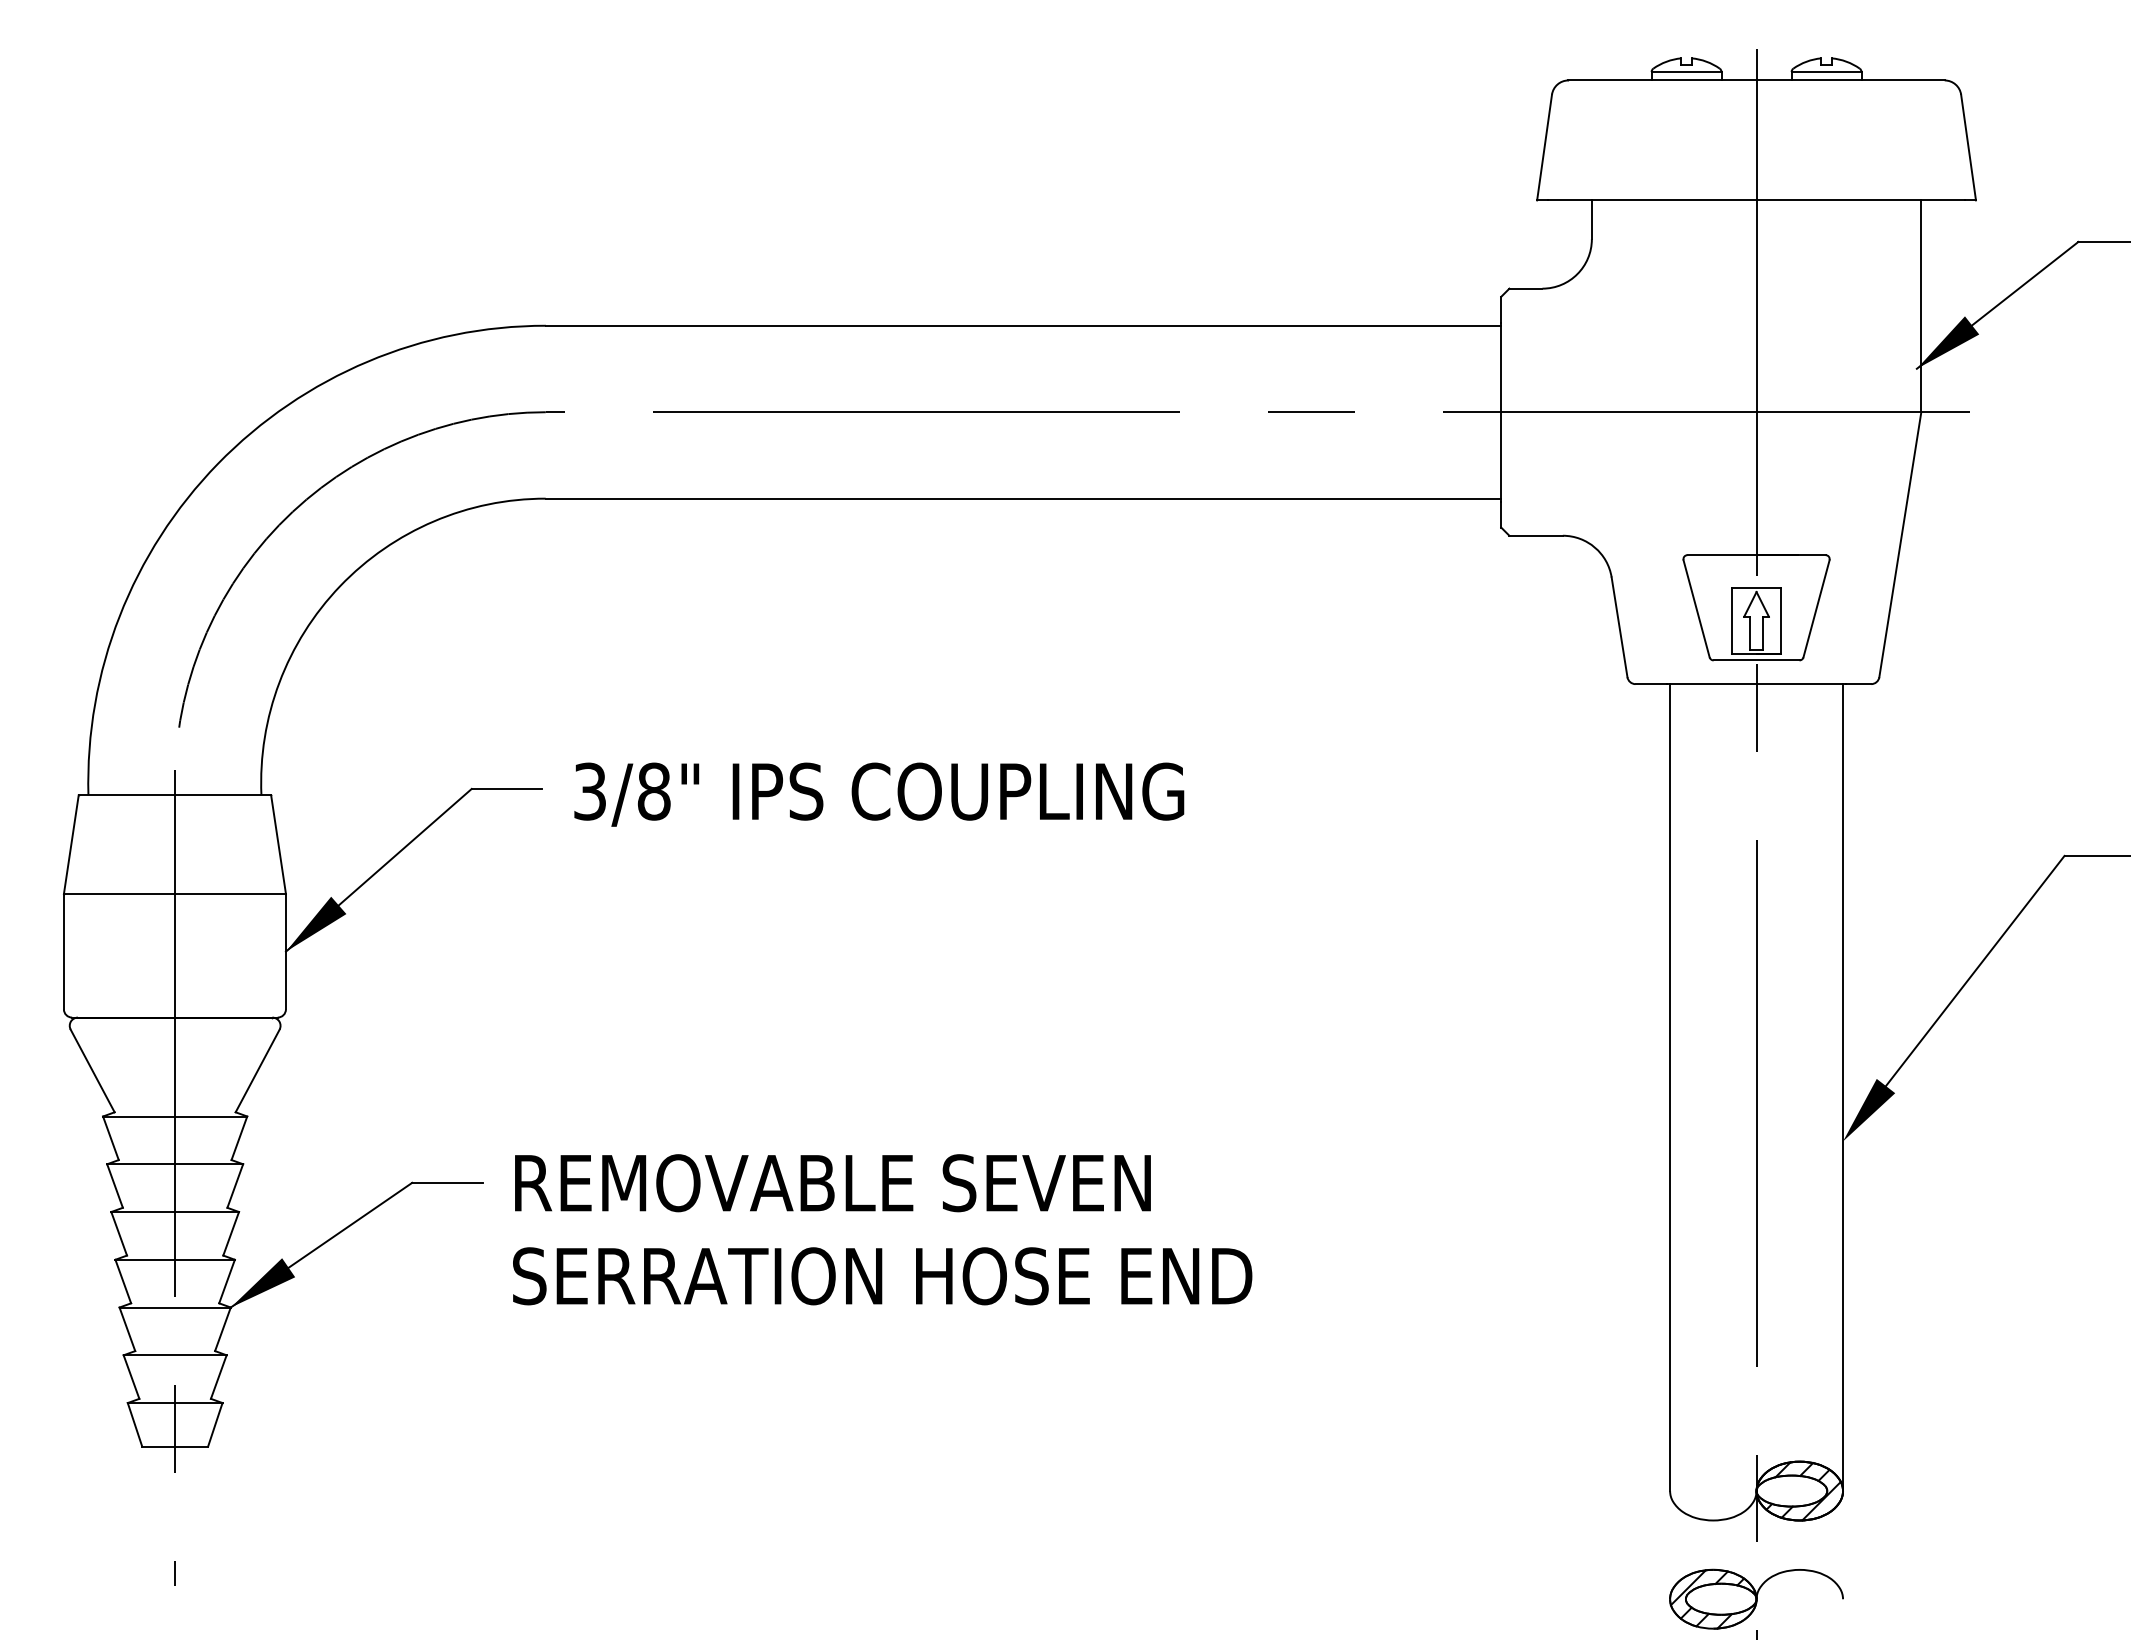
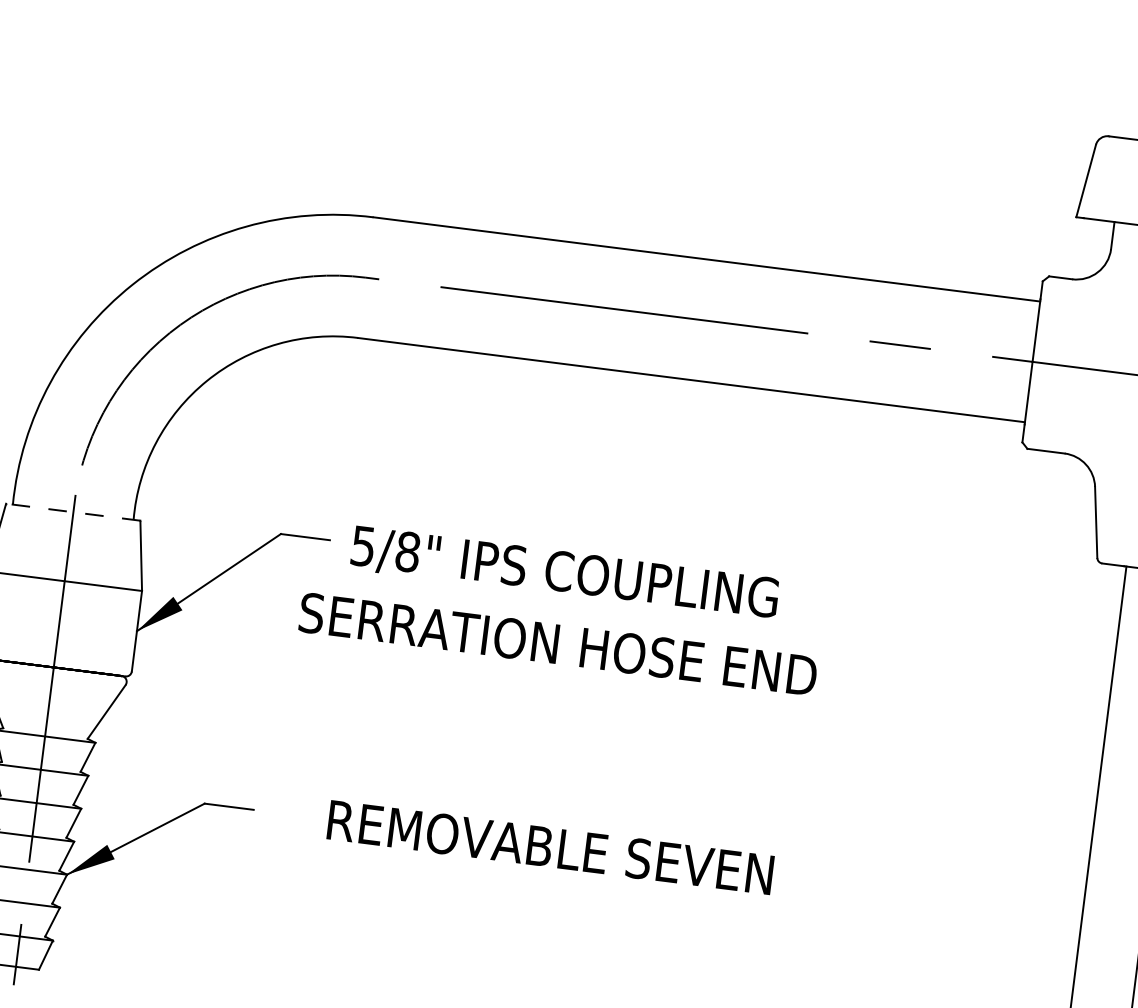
text: (589, 790) -> (362, 545), 3/8" -> 5/8"
line: (174, 795) -> (72, 512), solid -> dashed
text: (832, 1183) -> (550, 847), moved
text: (882, 1276) -> (558, 644), moved

